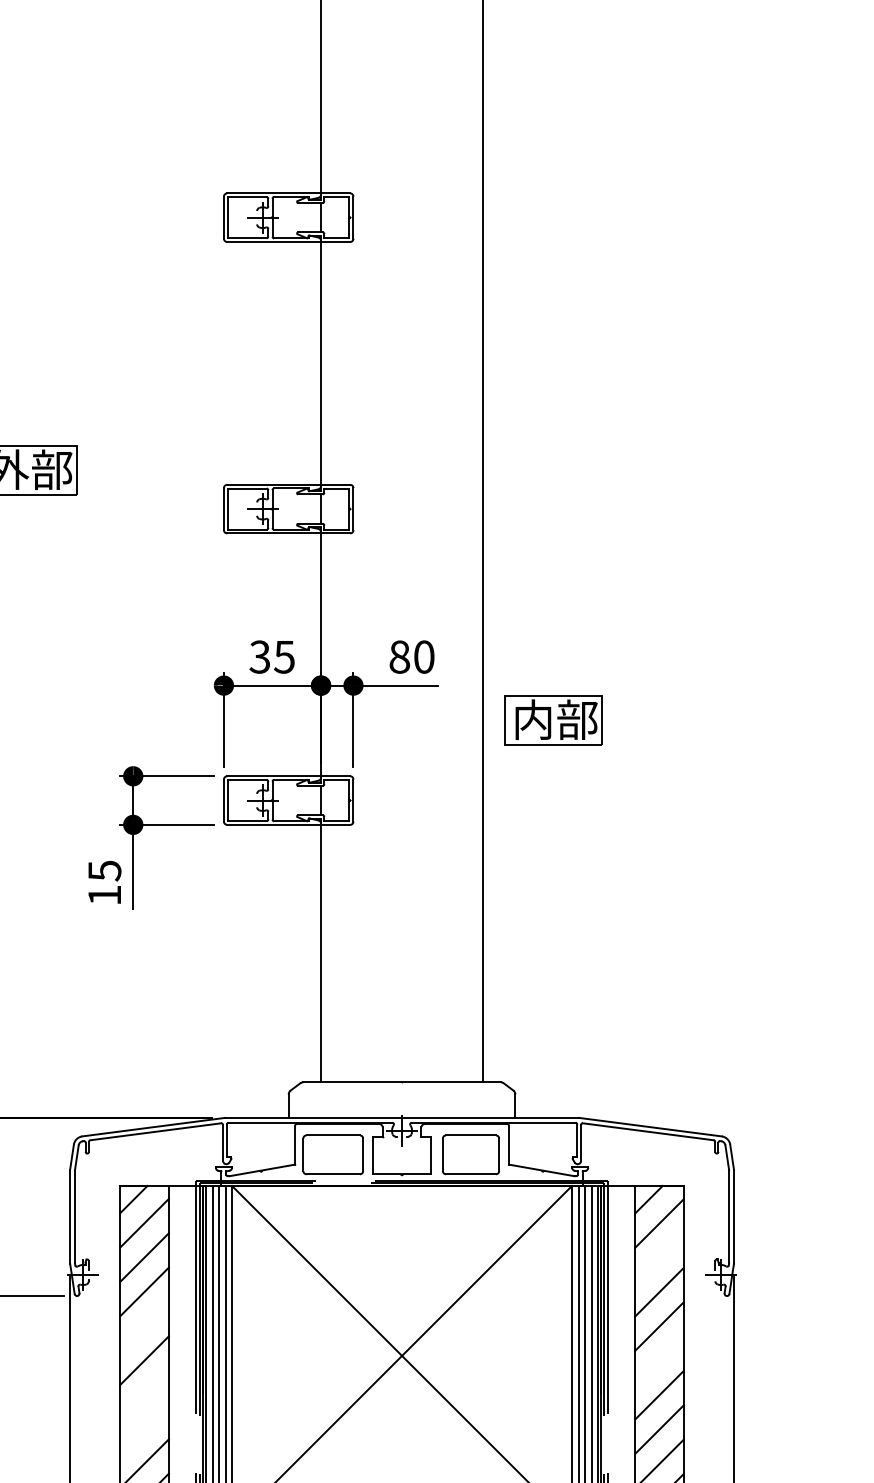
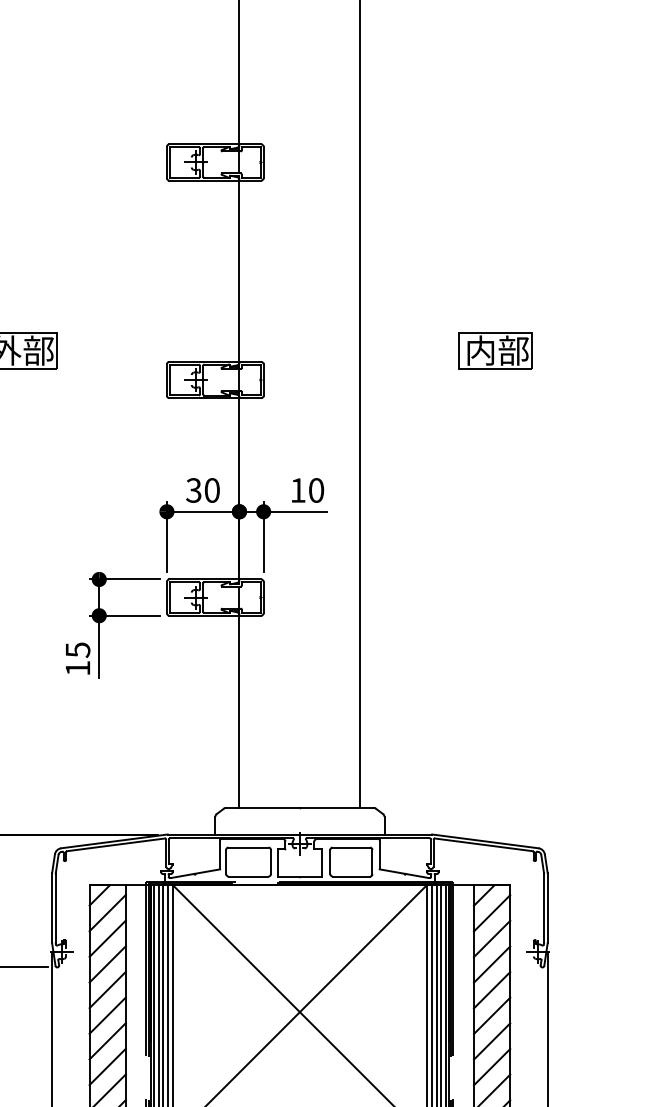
text: (284, 656) -> (212, 490), 35 -> 30
text: (399, 656) -> (298, 490), 80 -> 10
part: (553, 720) -> (495, 351), moved
line: (659, 1257) -> (492, 938), added
line: (144, 1325) -> (107, 989), added
line: (659, 1360) -> (492, 1015), added
line: (144, 1394) -> (107, 1040), added
line: (144, 1429) -> (107, 1067), added

